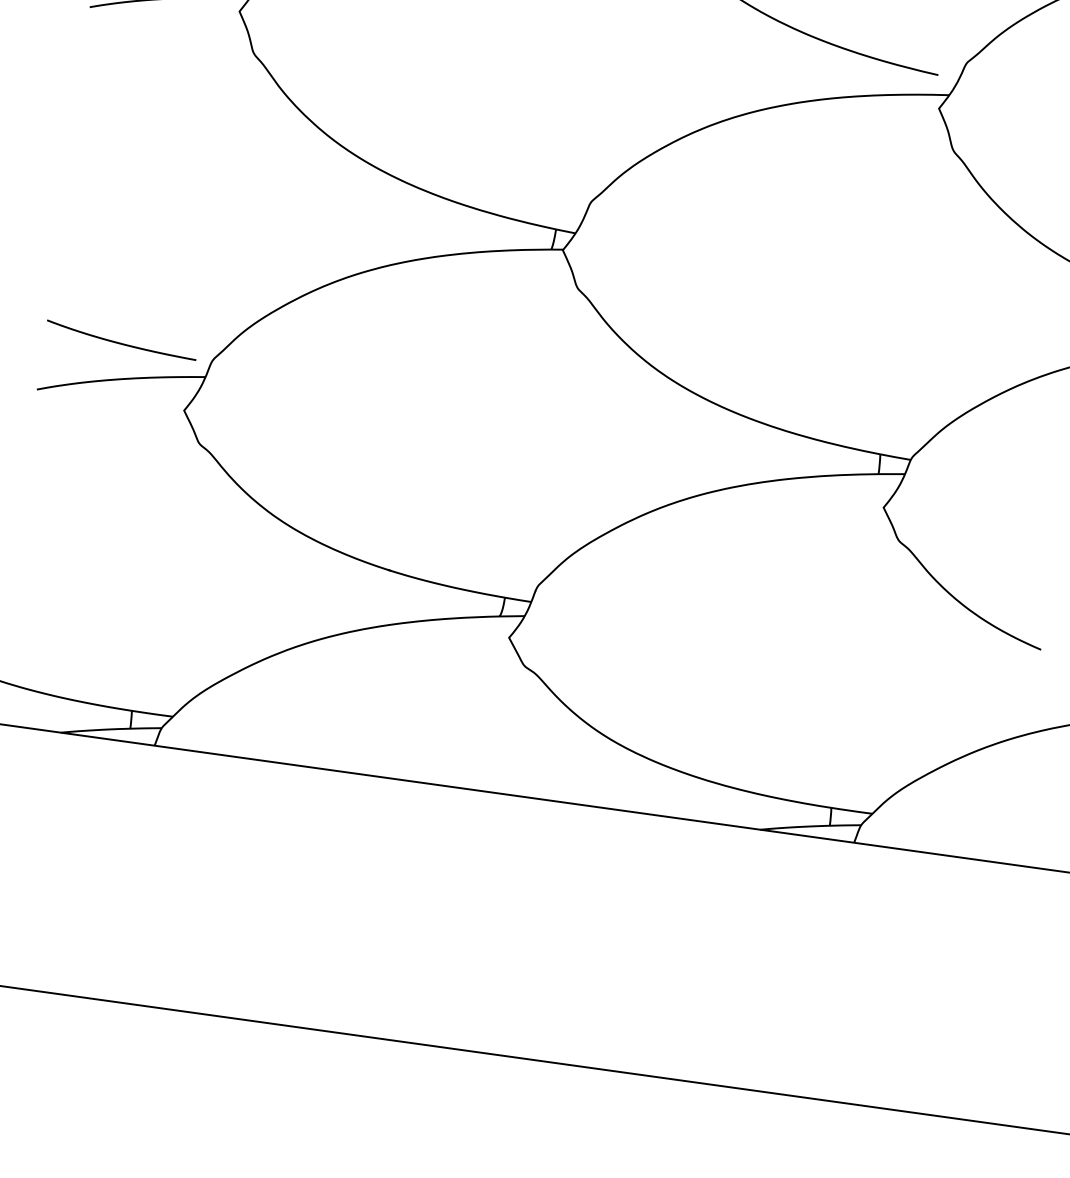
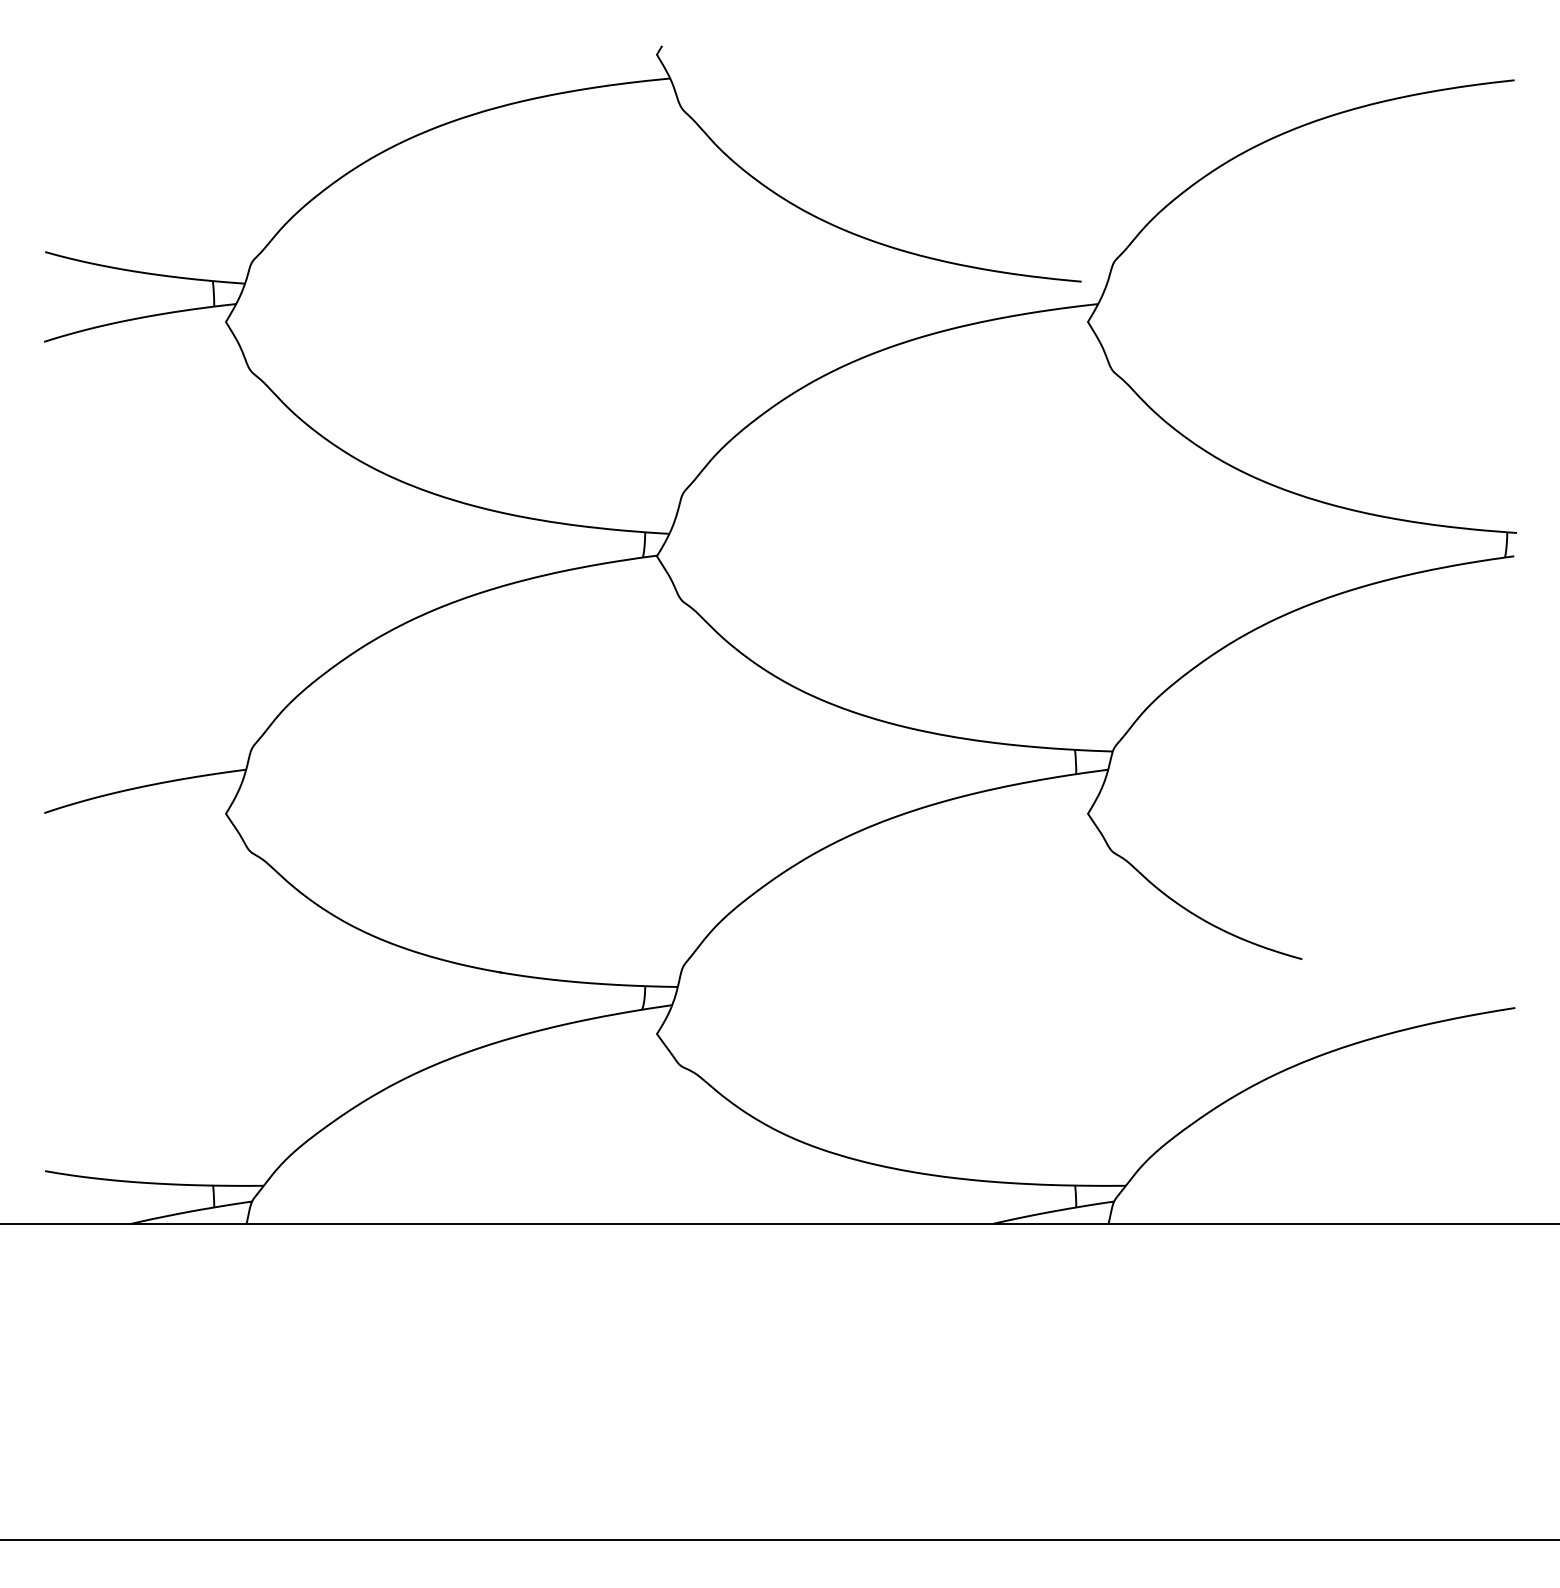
curve: (121, 342) -> (138, 742), removed

